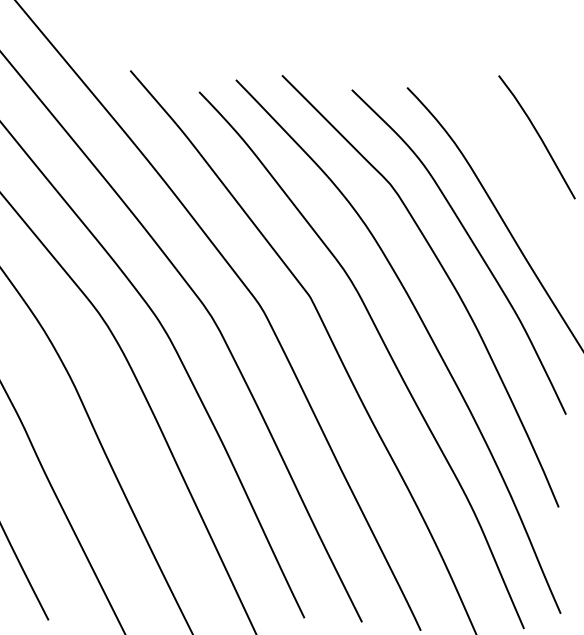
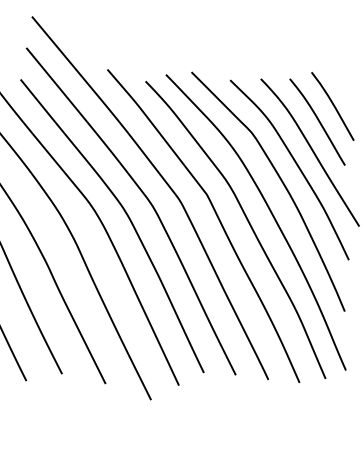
curve: (509, 162) -> (317, 120), added

